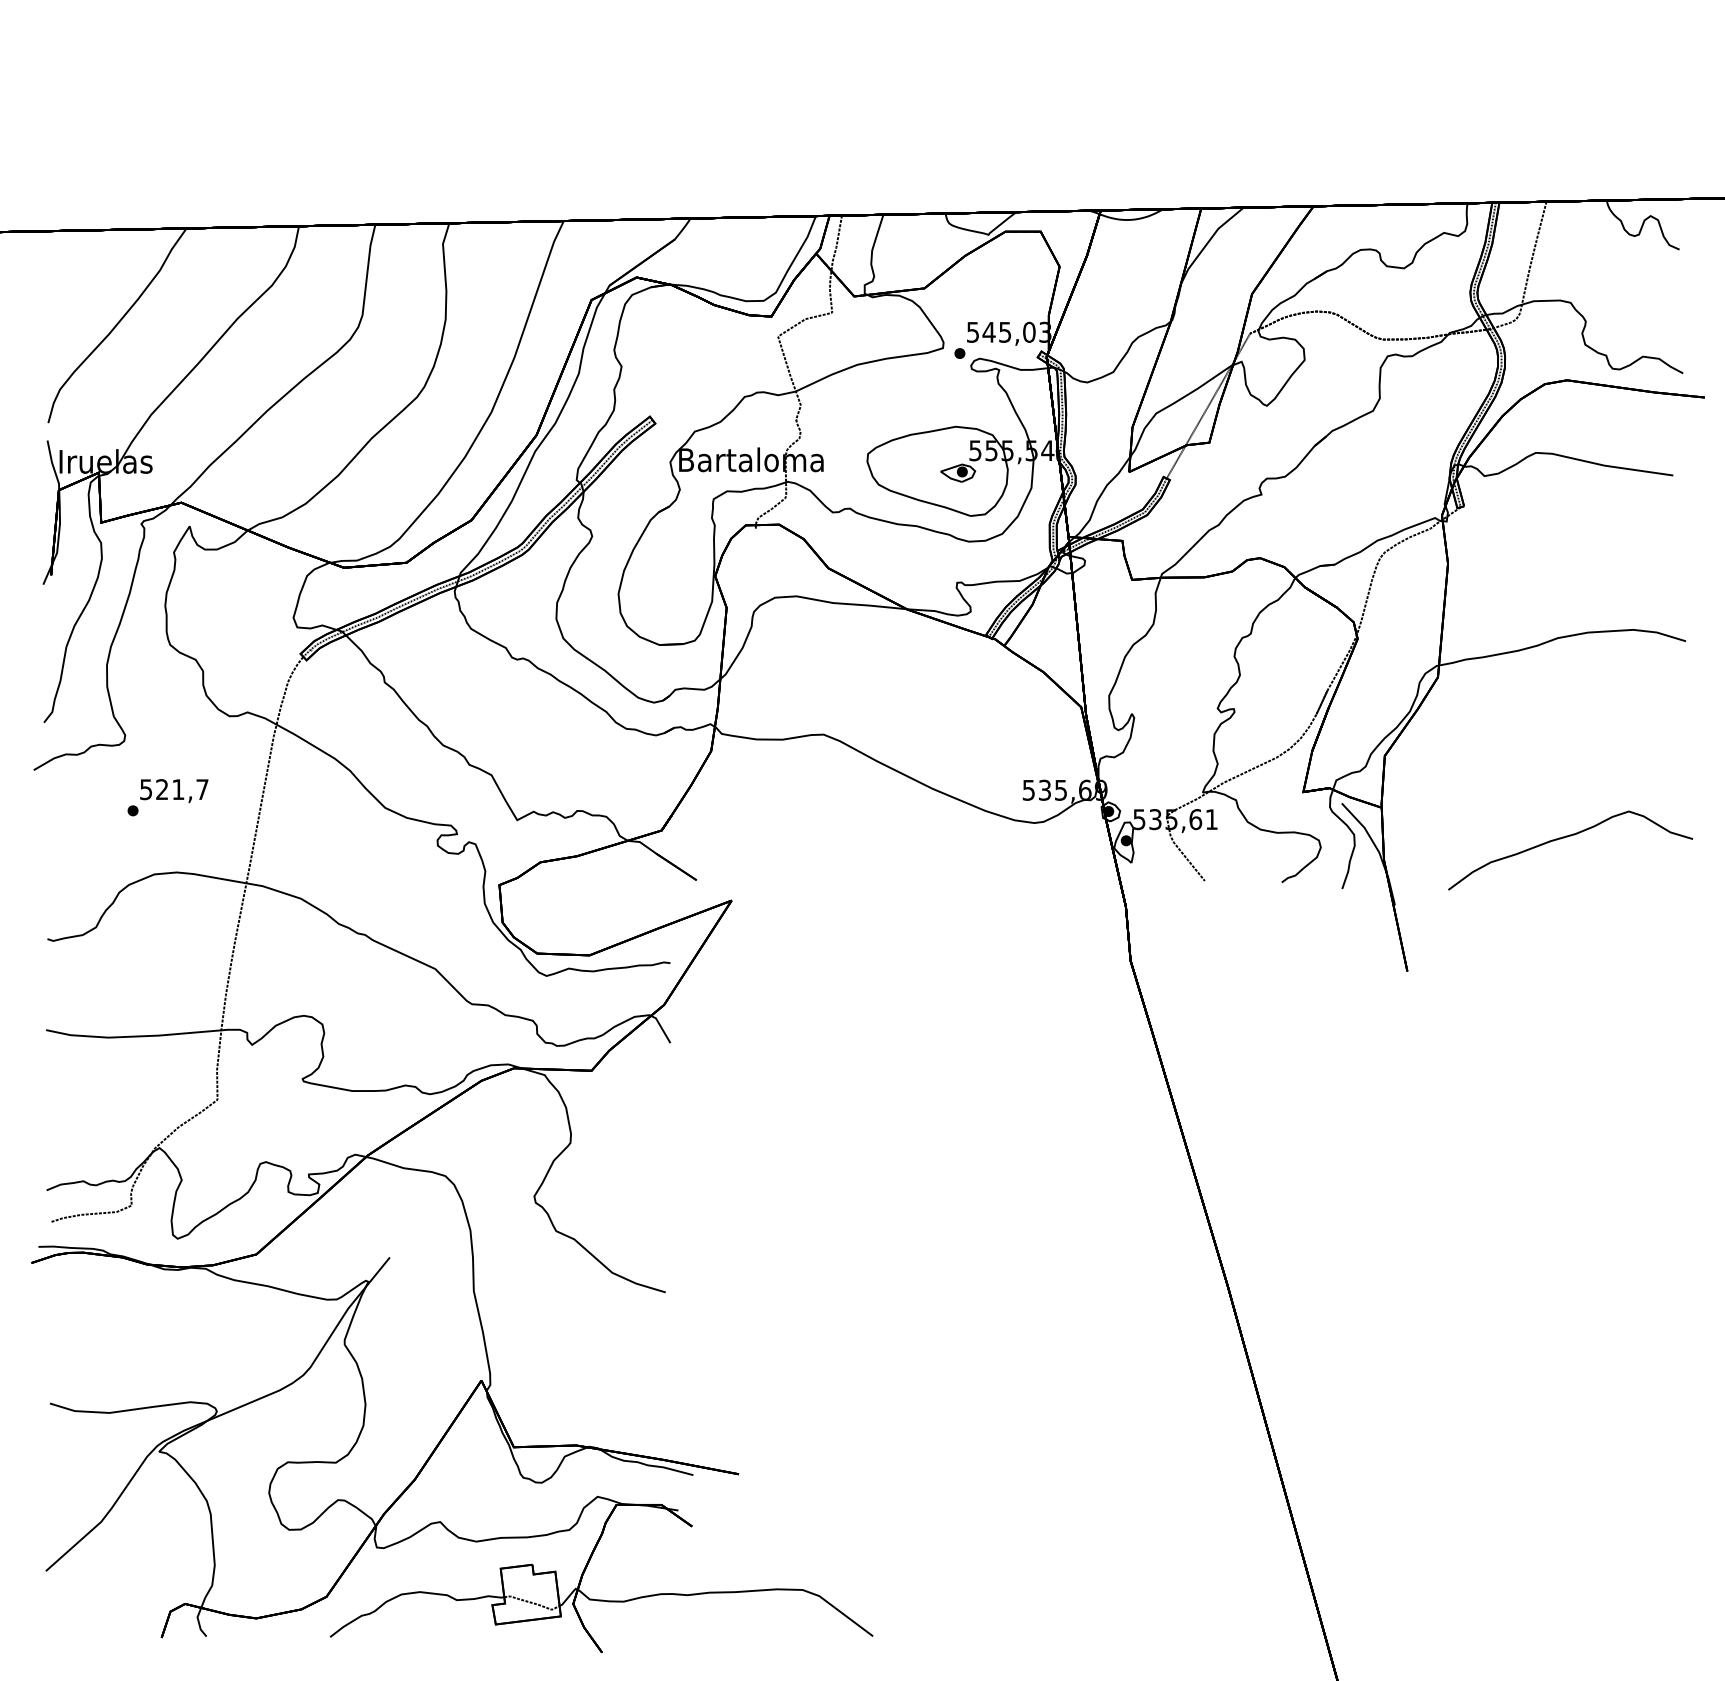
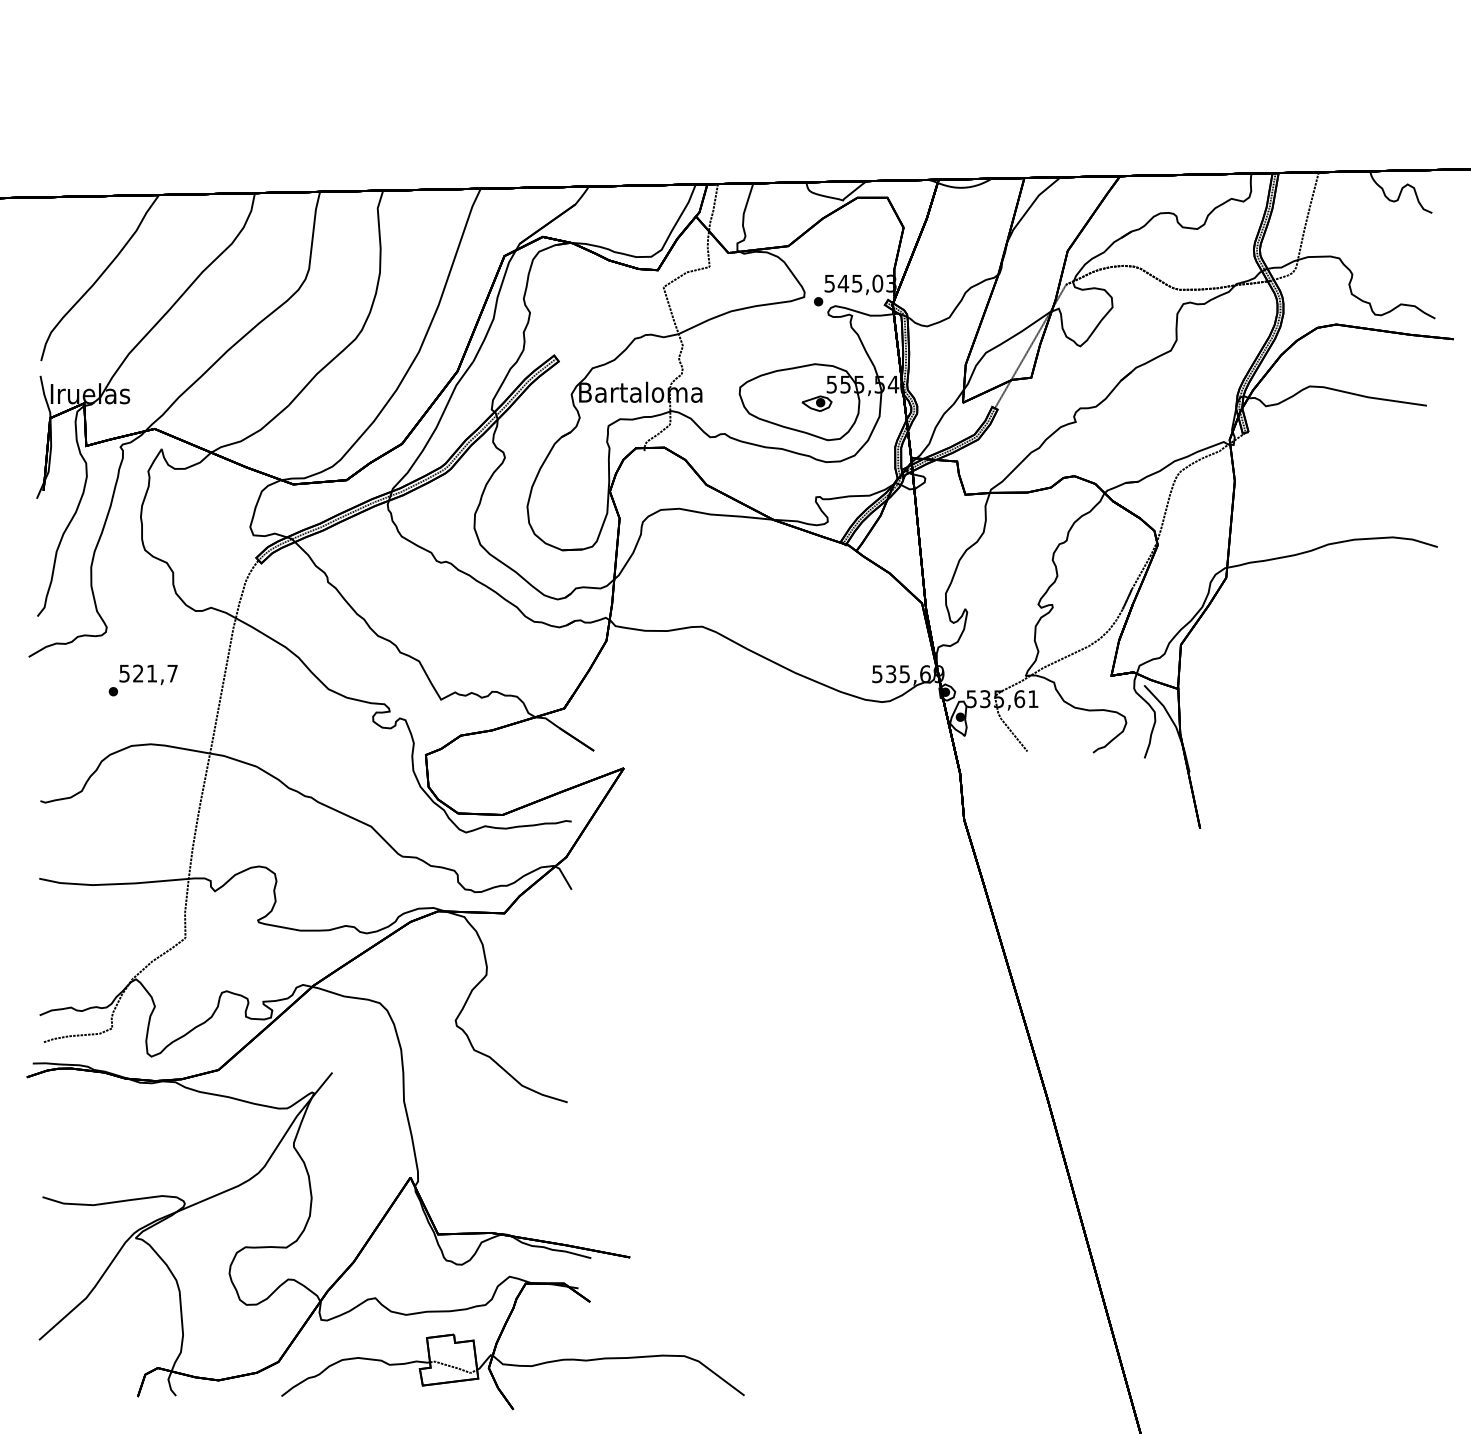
curve: (1567, 837) -> (1336, 714), removed

